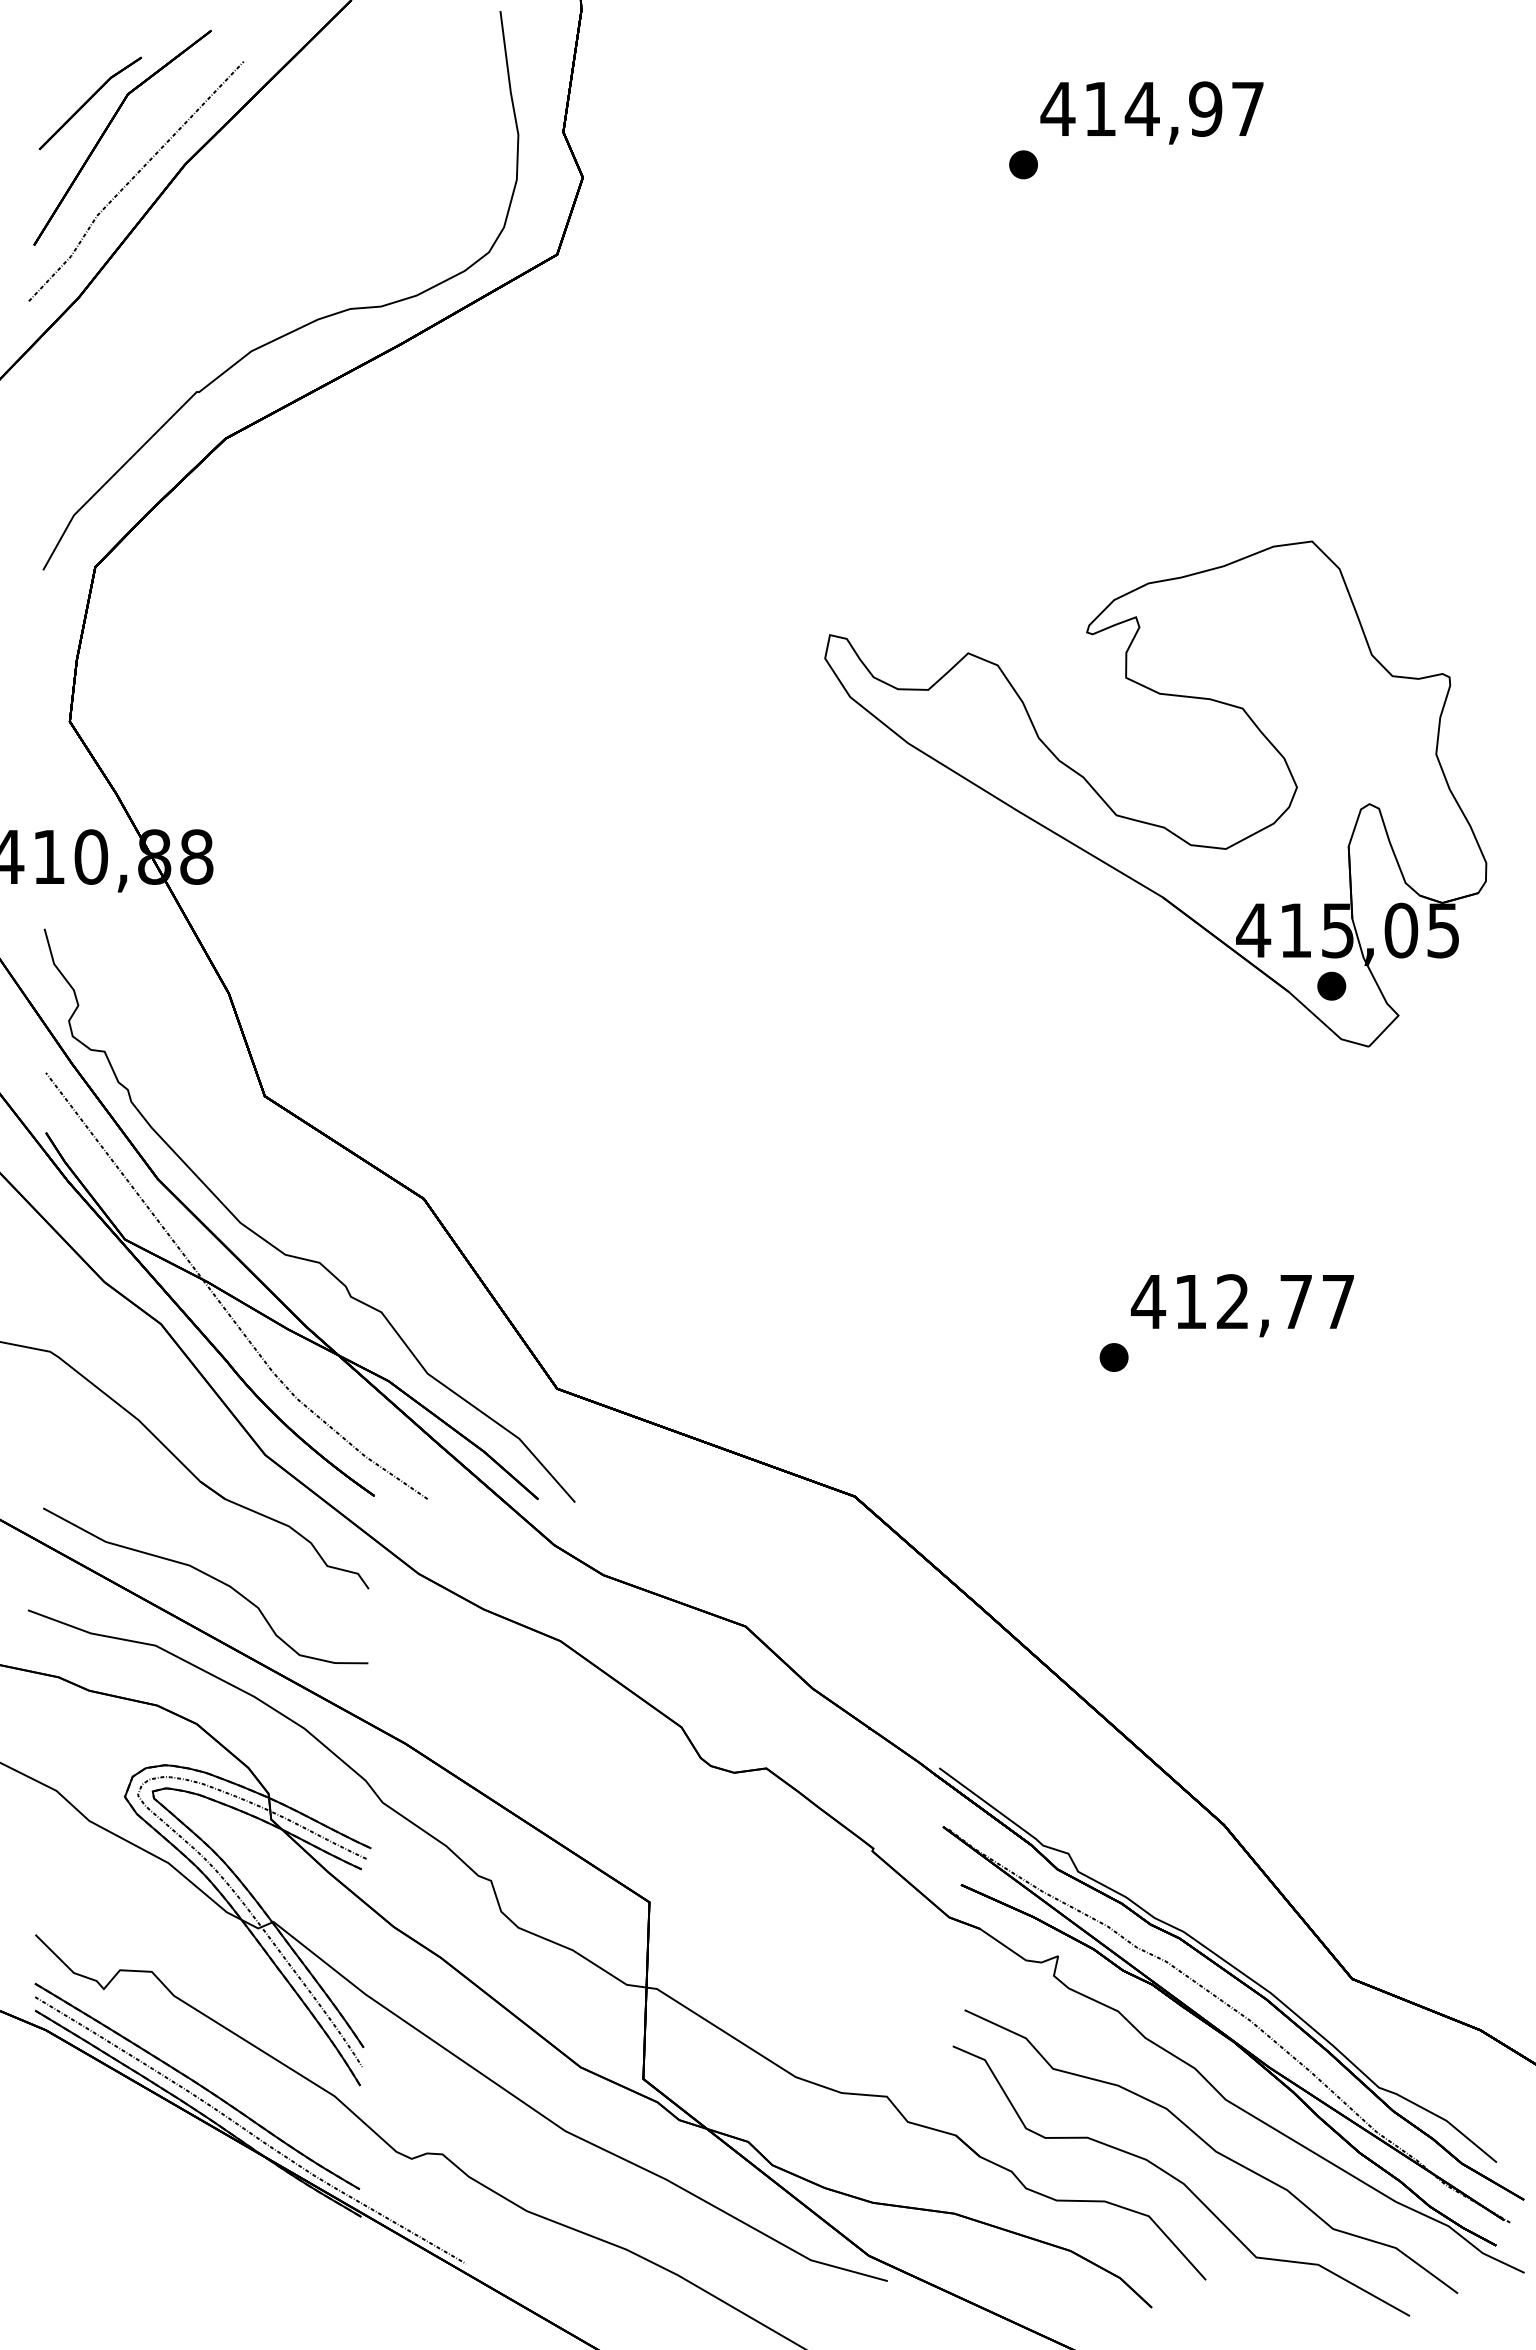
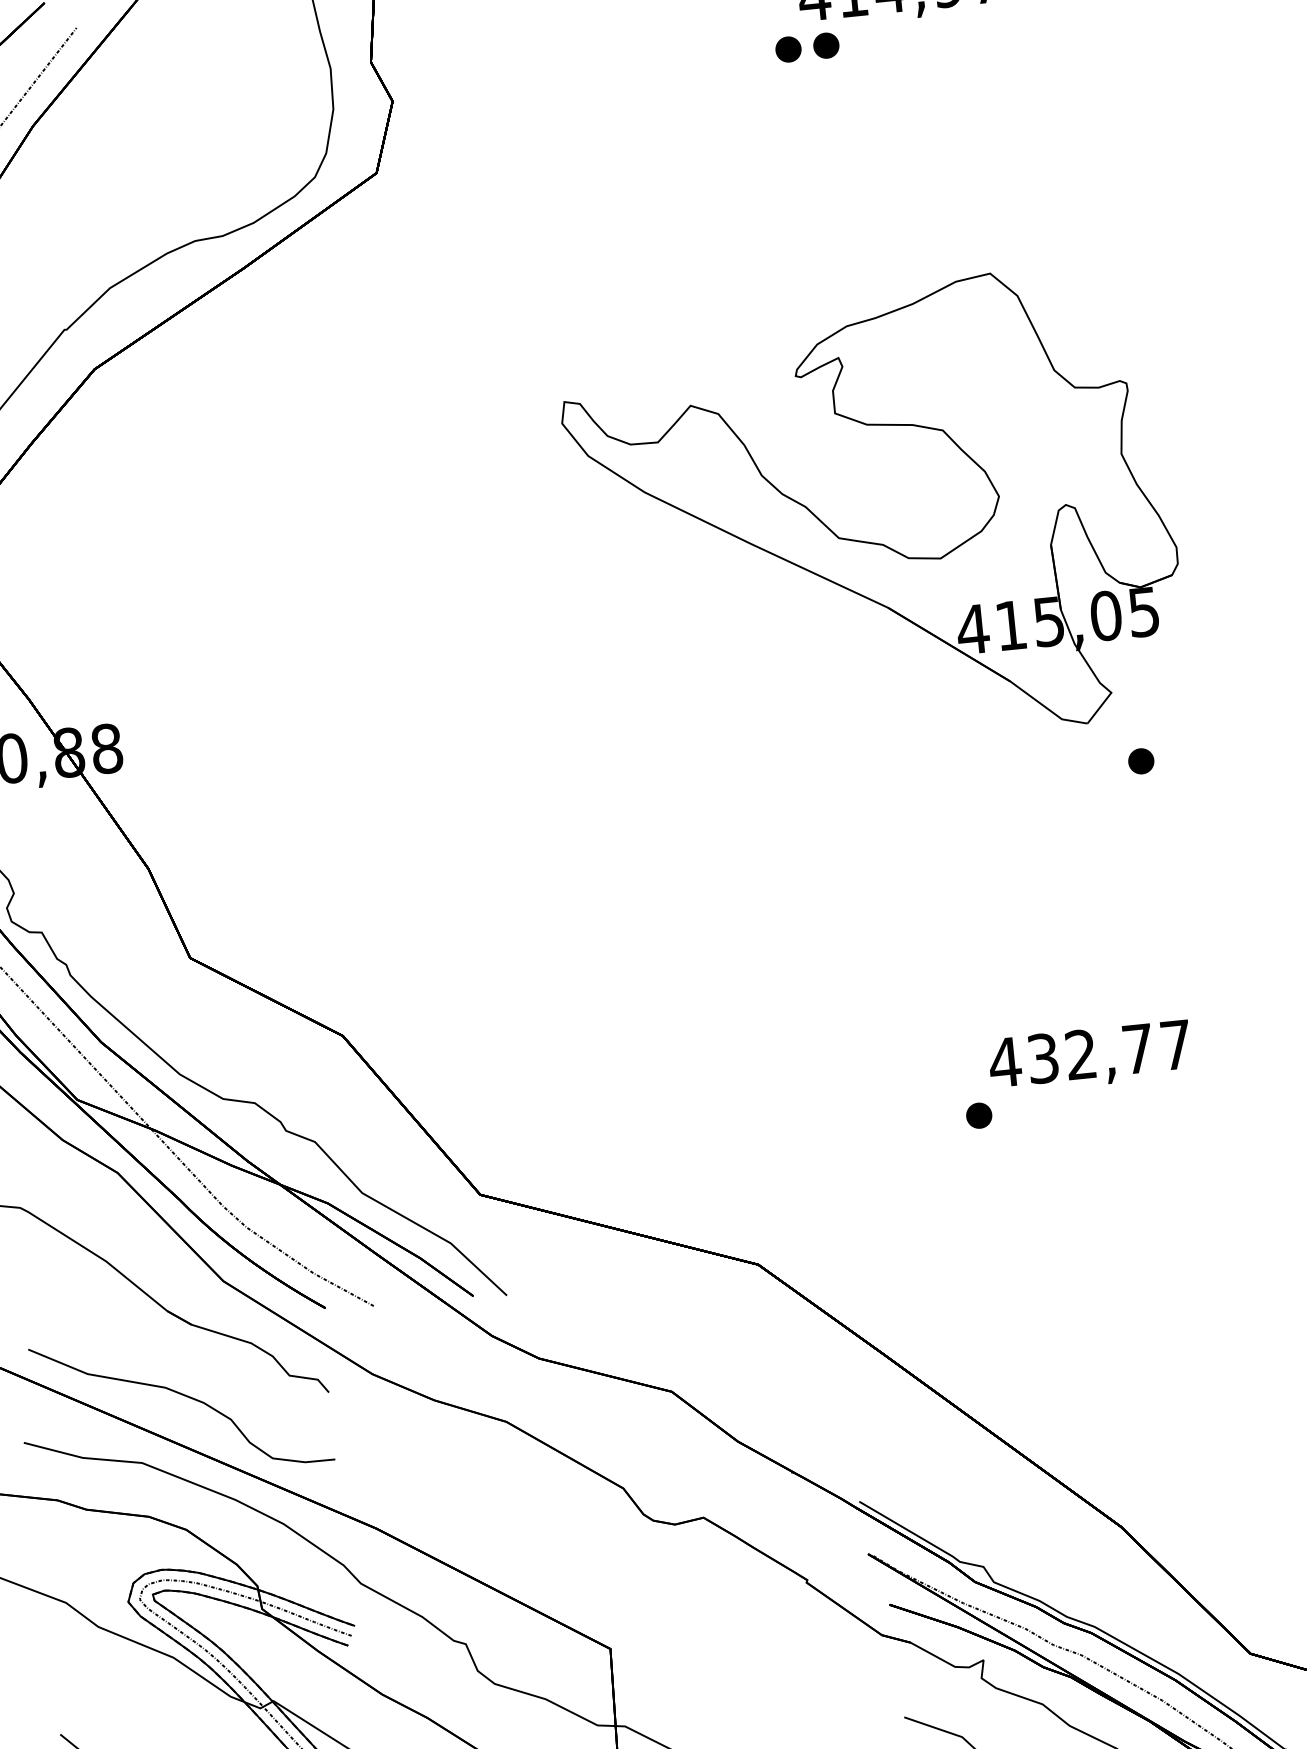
part: (1065, 164) -> (826, 45), added
part: (1145, 821) -> (865, 541), moved
text: (1190, 1301) -> (1042, 1058), 412,77 -> 432,77

